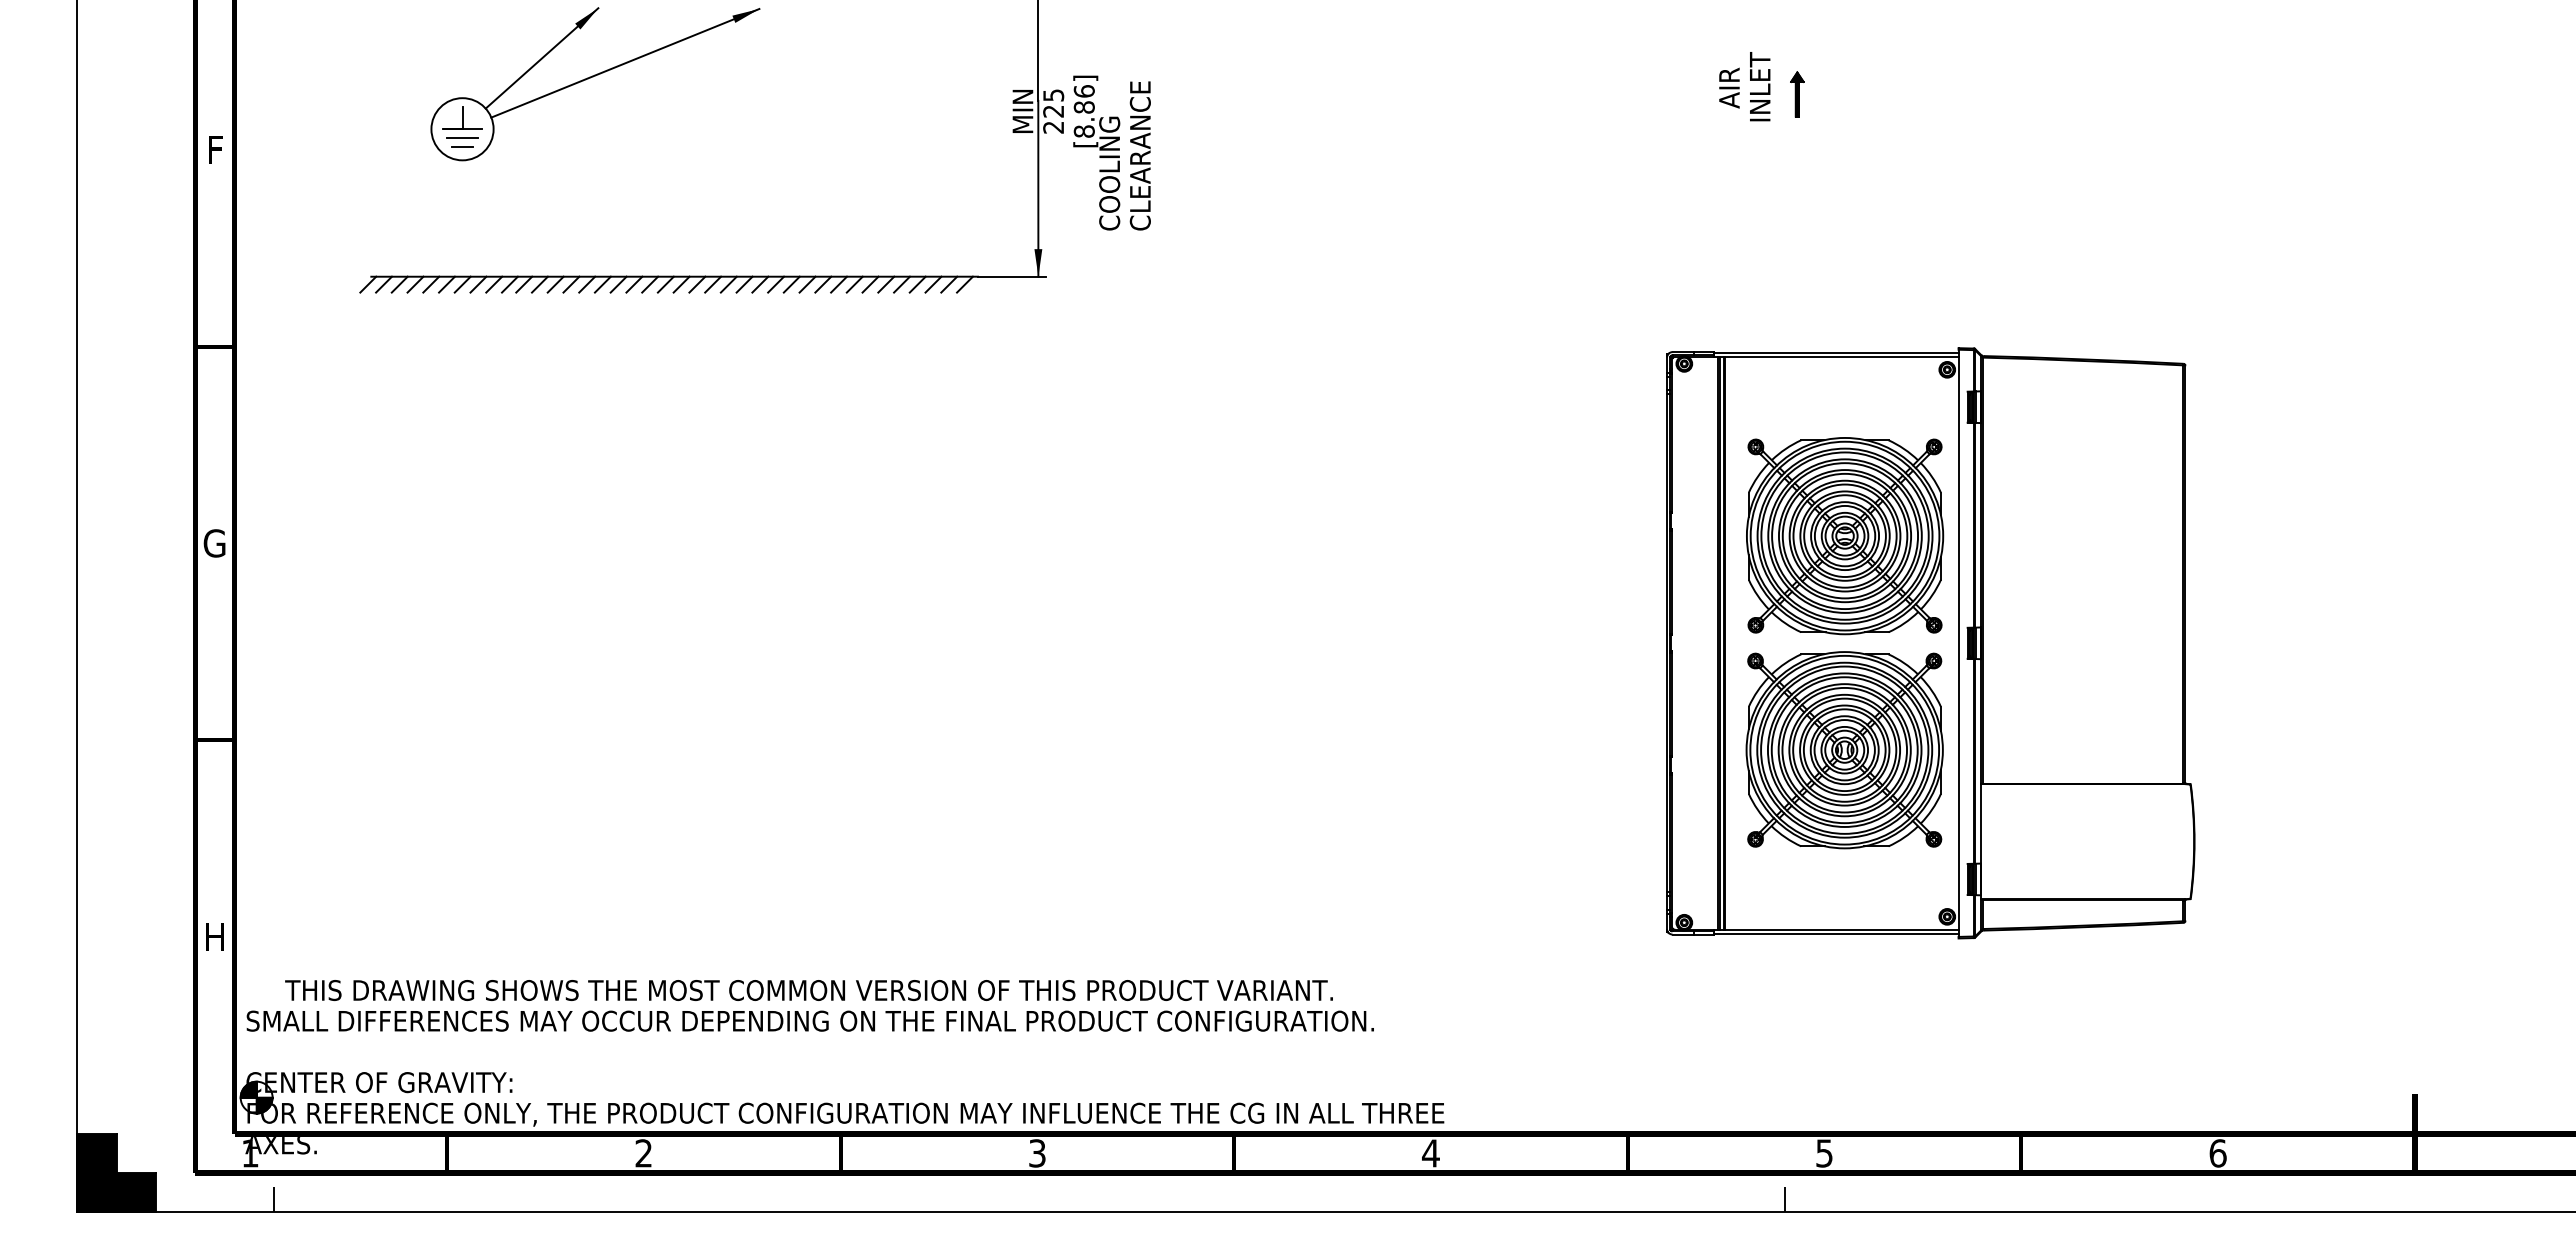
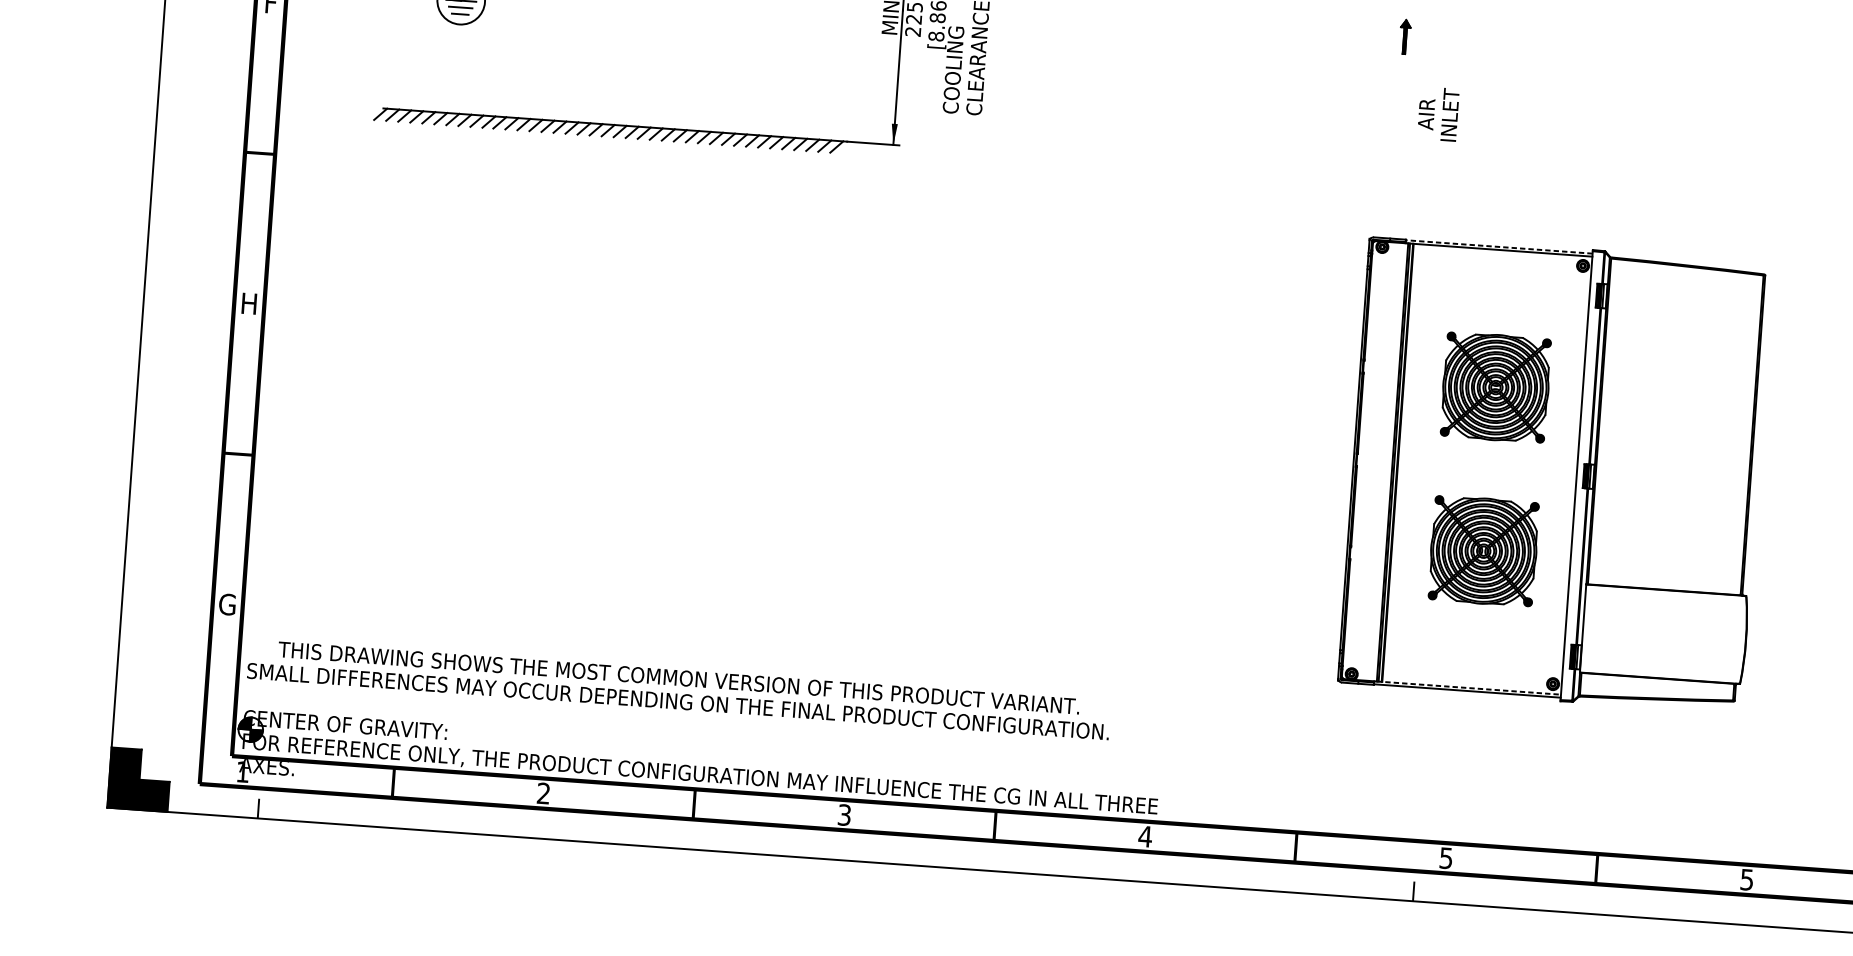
text: (1744, 86) -> (1438, 113), moved
part: (1797, 94) -> (1405, 37), moved
line: (1835, 352) -> (1498, 246), solid -> dashed
part: (1845, 536) -> (1496, 387), size x0.7
text: (214, 543) -> (248, 303), G -> H
part: (1844, 750) -> (1483, 551), size x0.7
line: (1838, 929) -> (1469, 687), solid -> dashed
text: (214, 936) -> (227, 604), H -> G
text: (2217, 1153) -> (1746, 879), 6 -> 5

